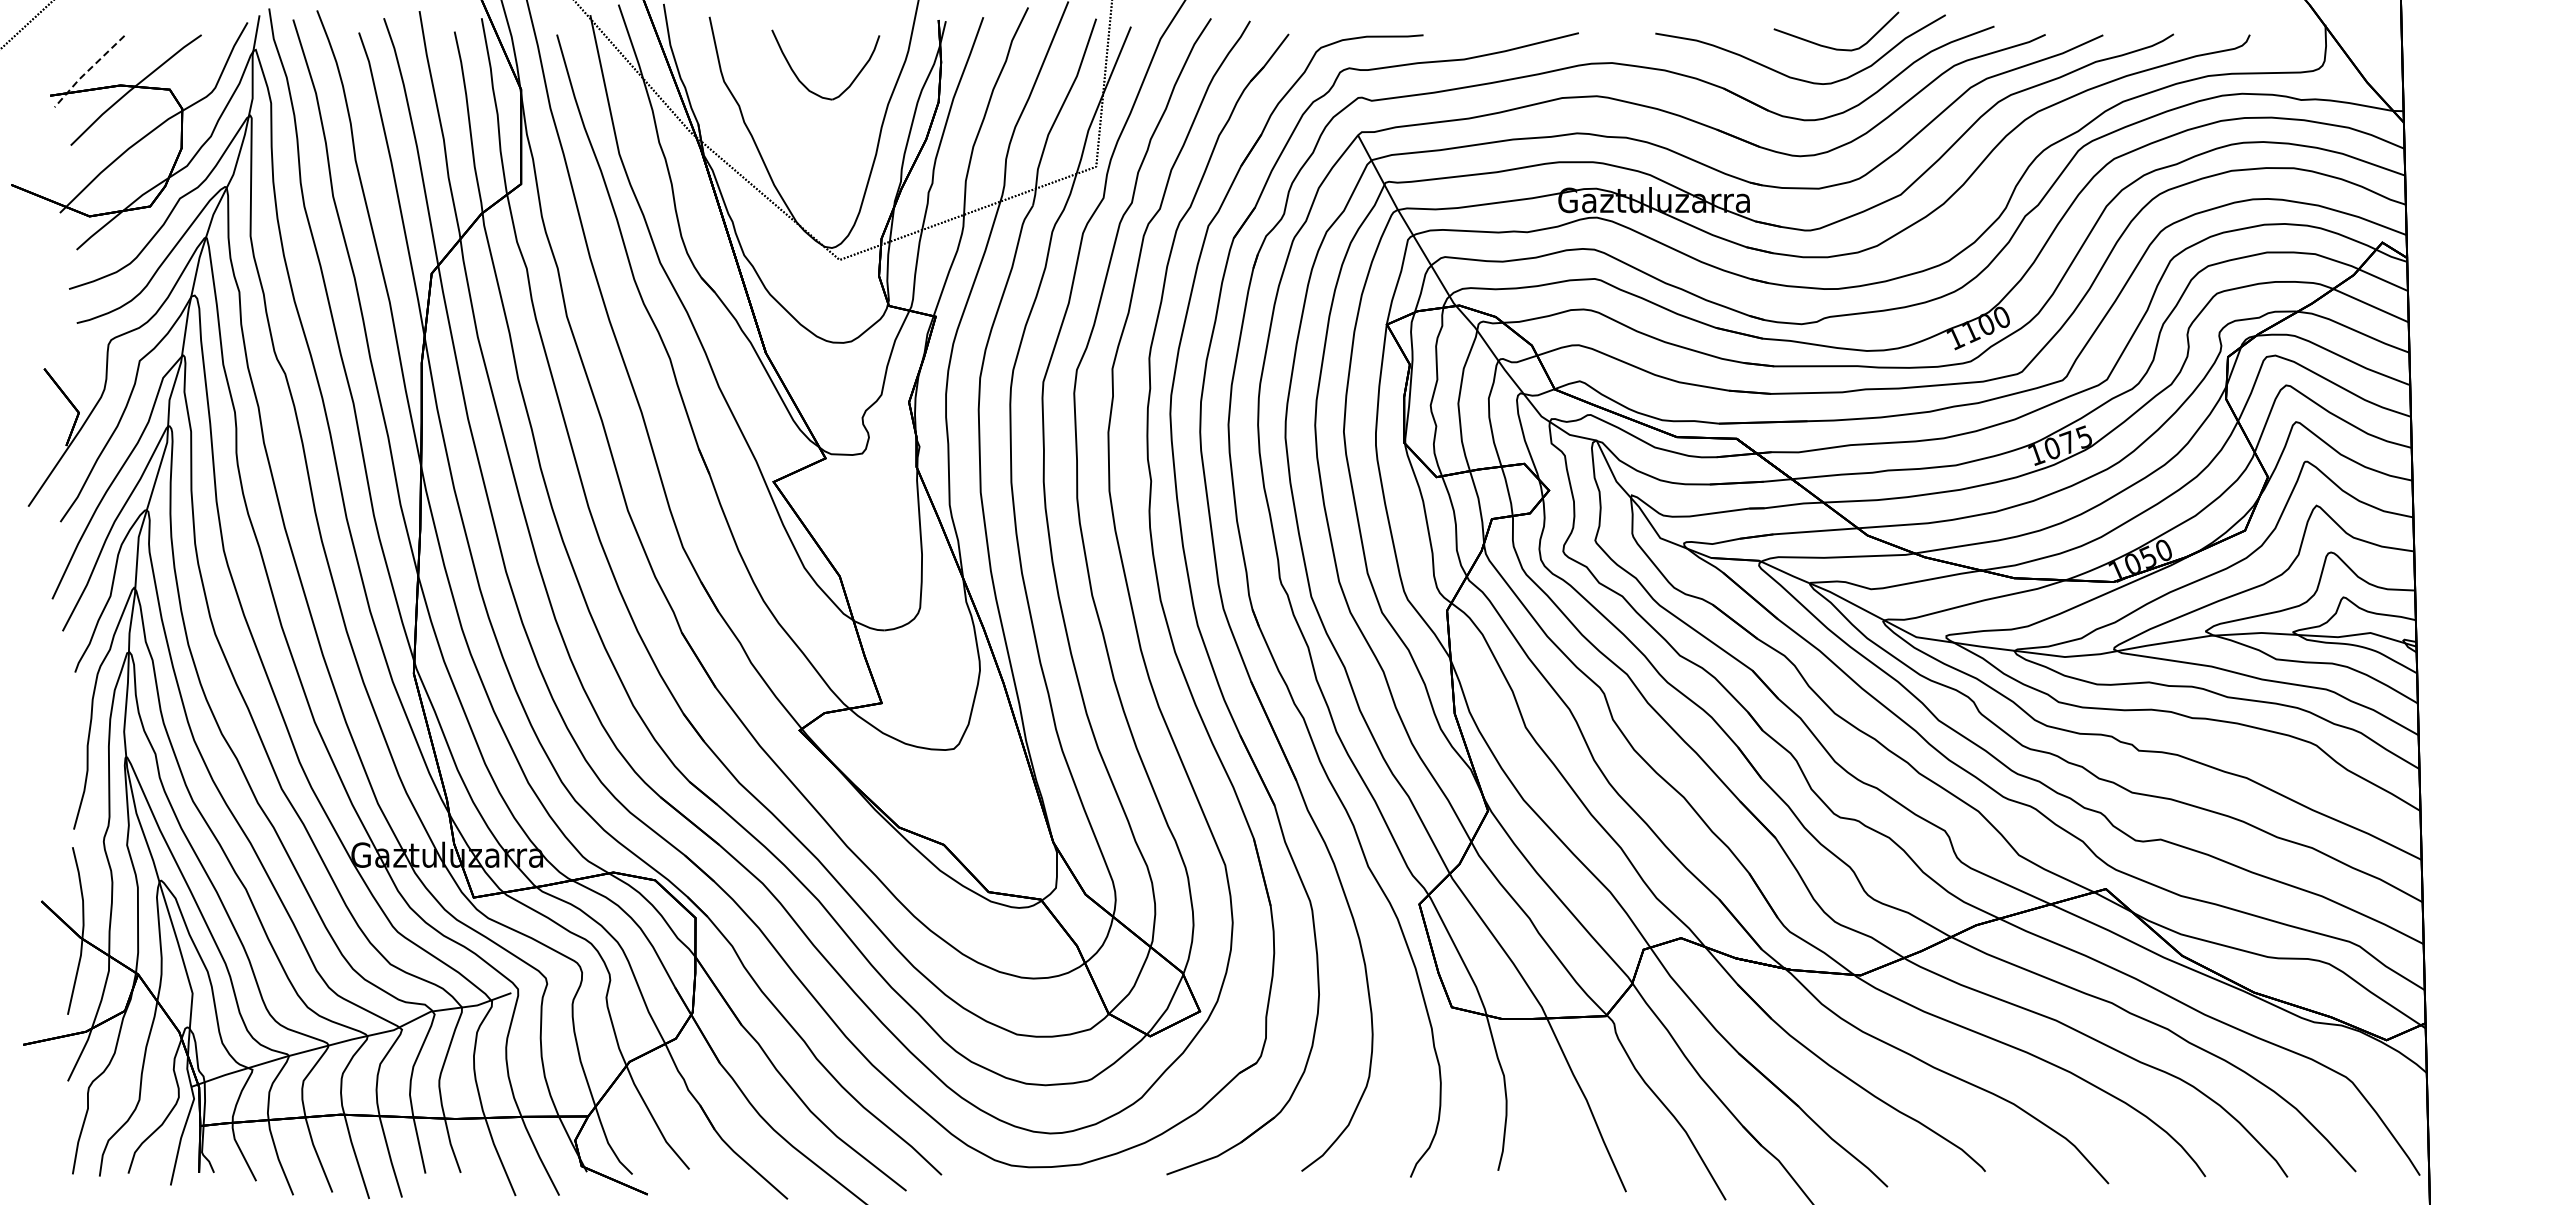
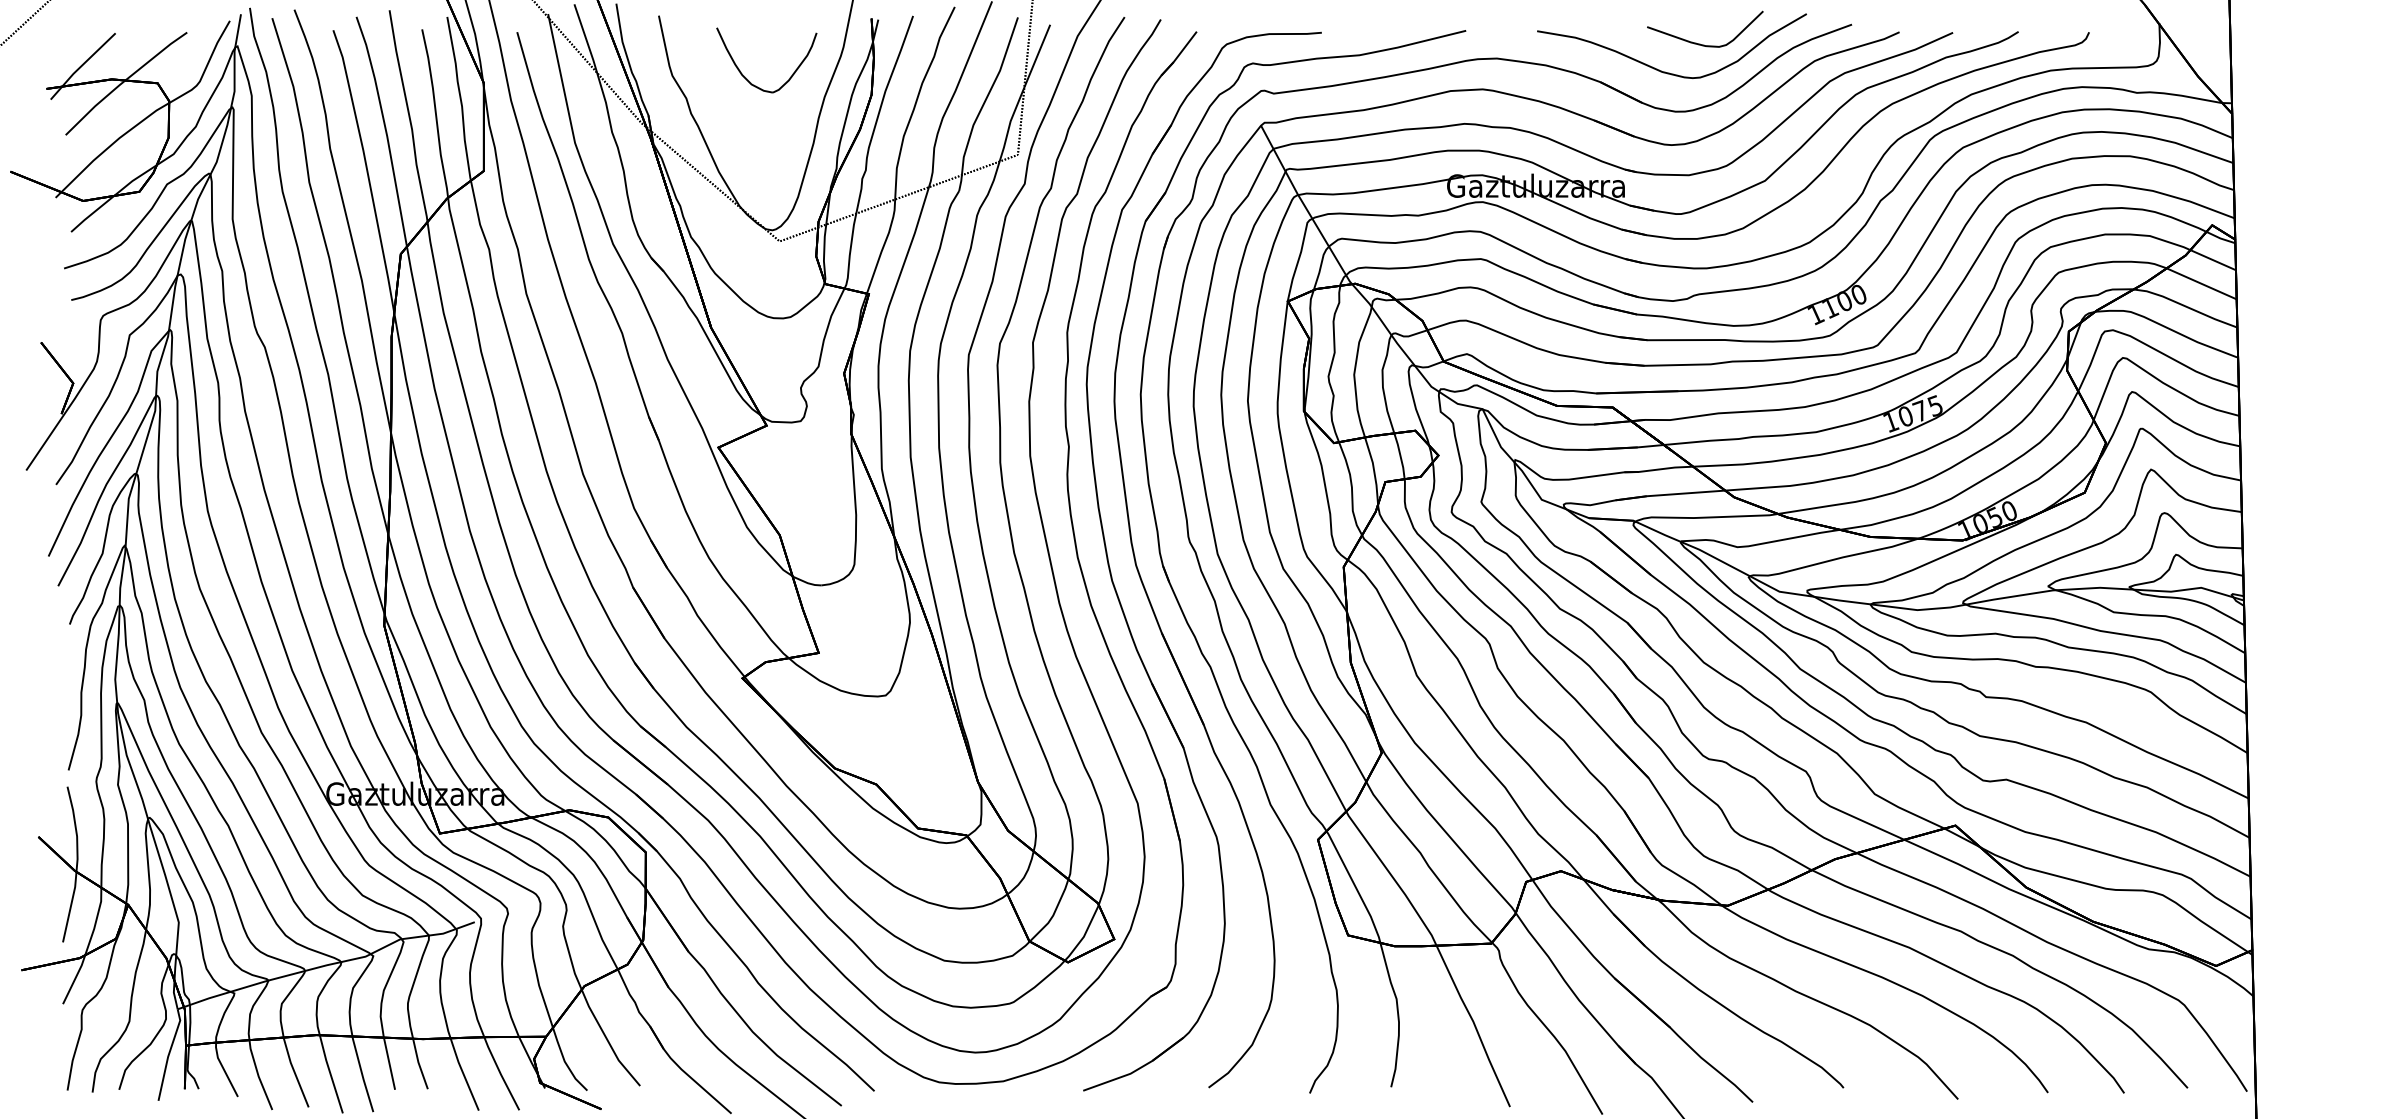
line: (88, 70) -> (82, 65), dashed -> solid

